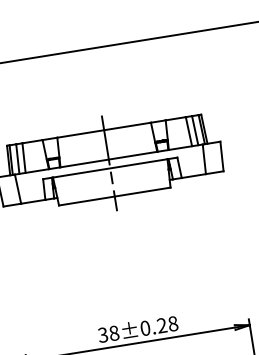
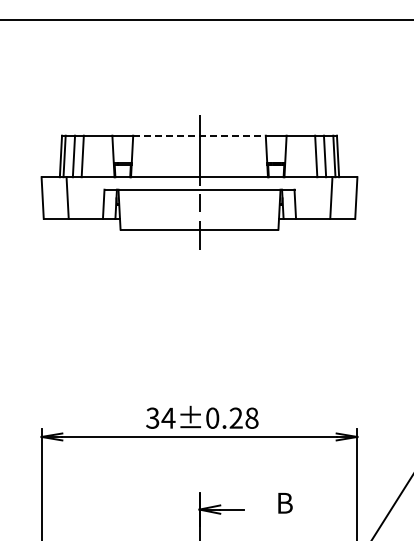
line: (104, 129) -> (200, 135), solid -> dashed
text: (114, 332) -> (168, 417), 38±0.28 -> 34±0.28

